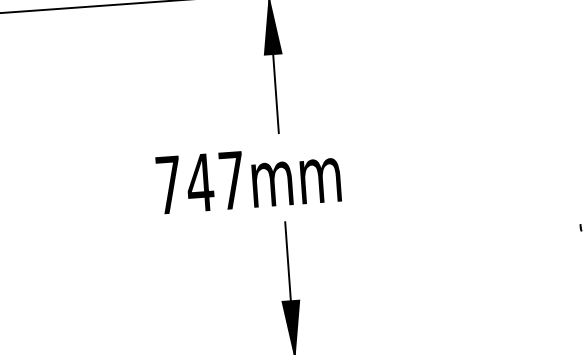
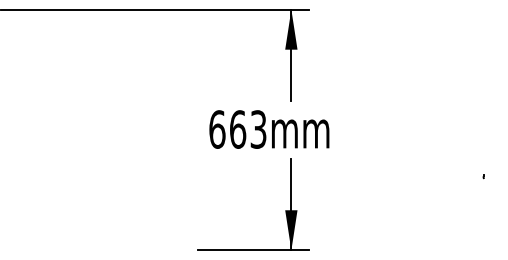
text: (199, 182) -> (237, 129), 747mm -> 663mm

